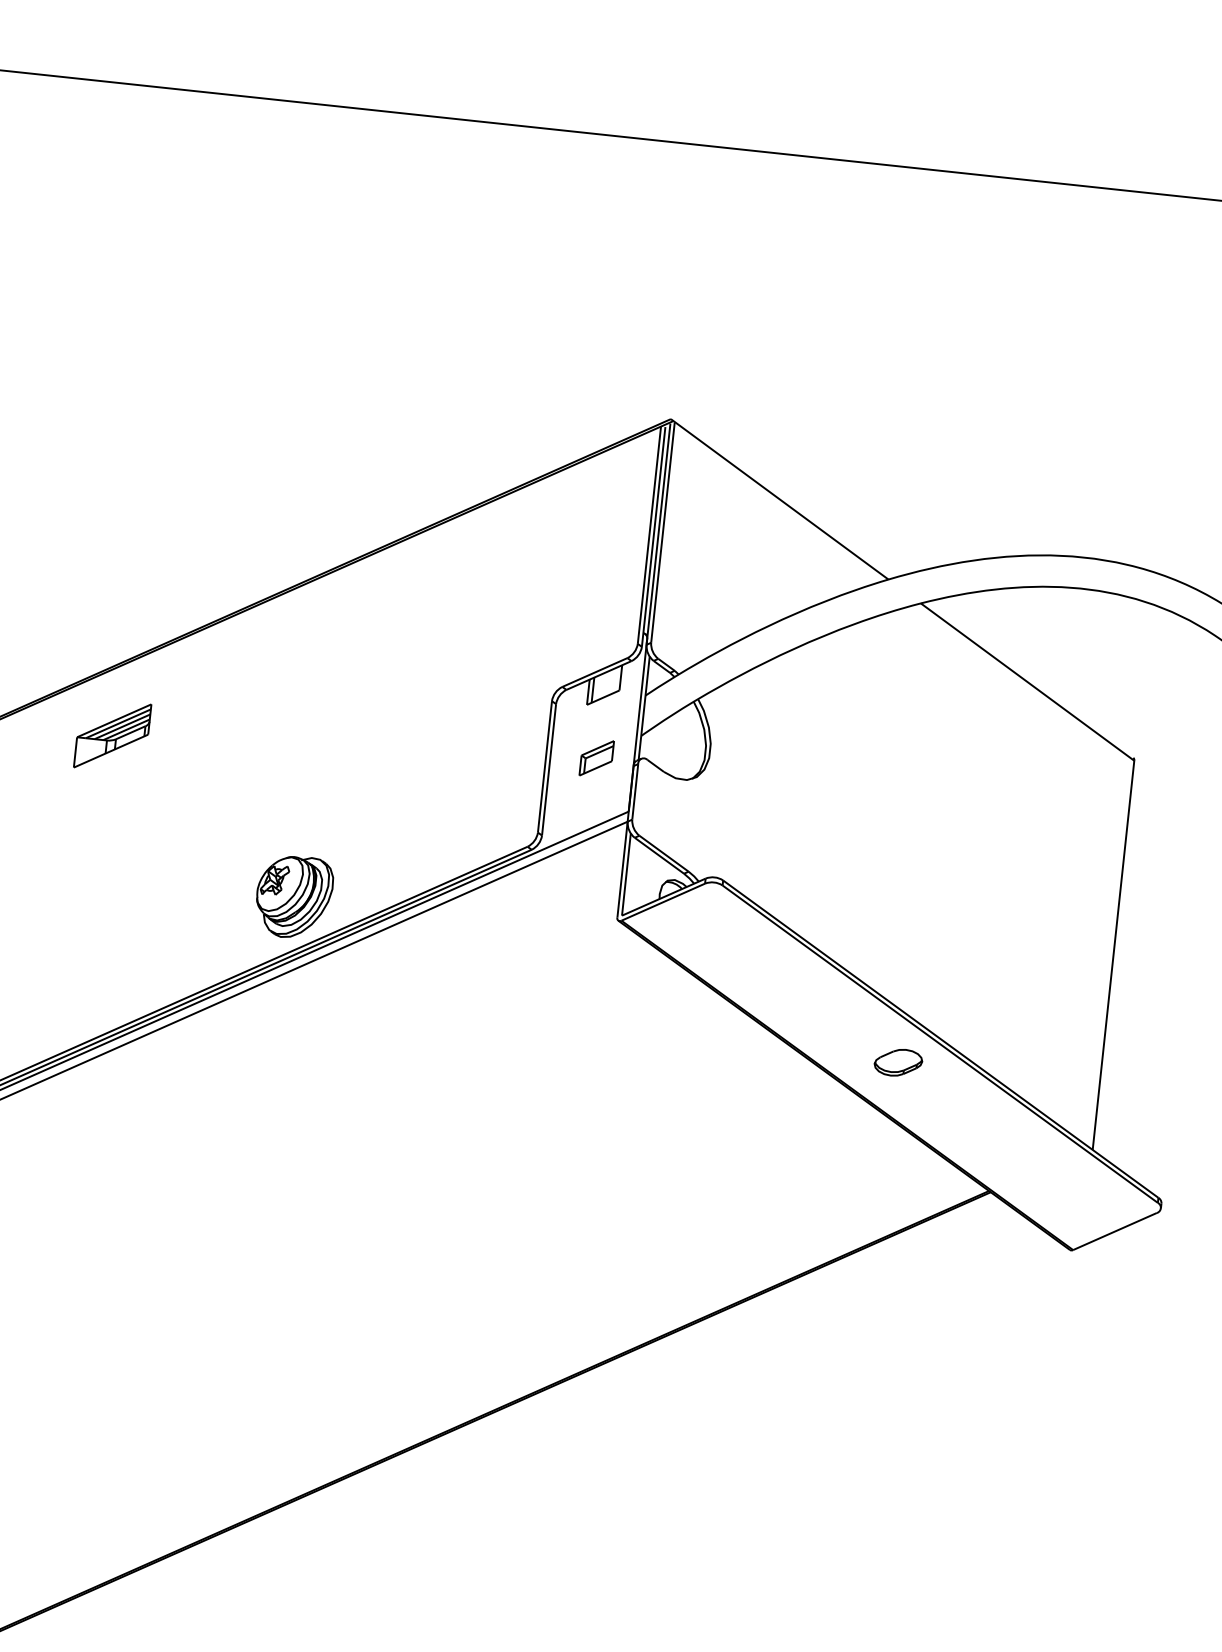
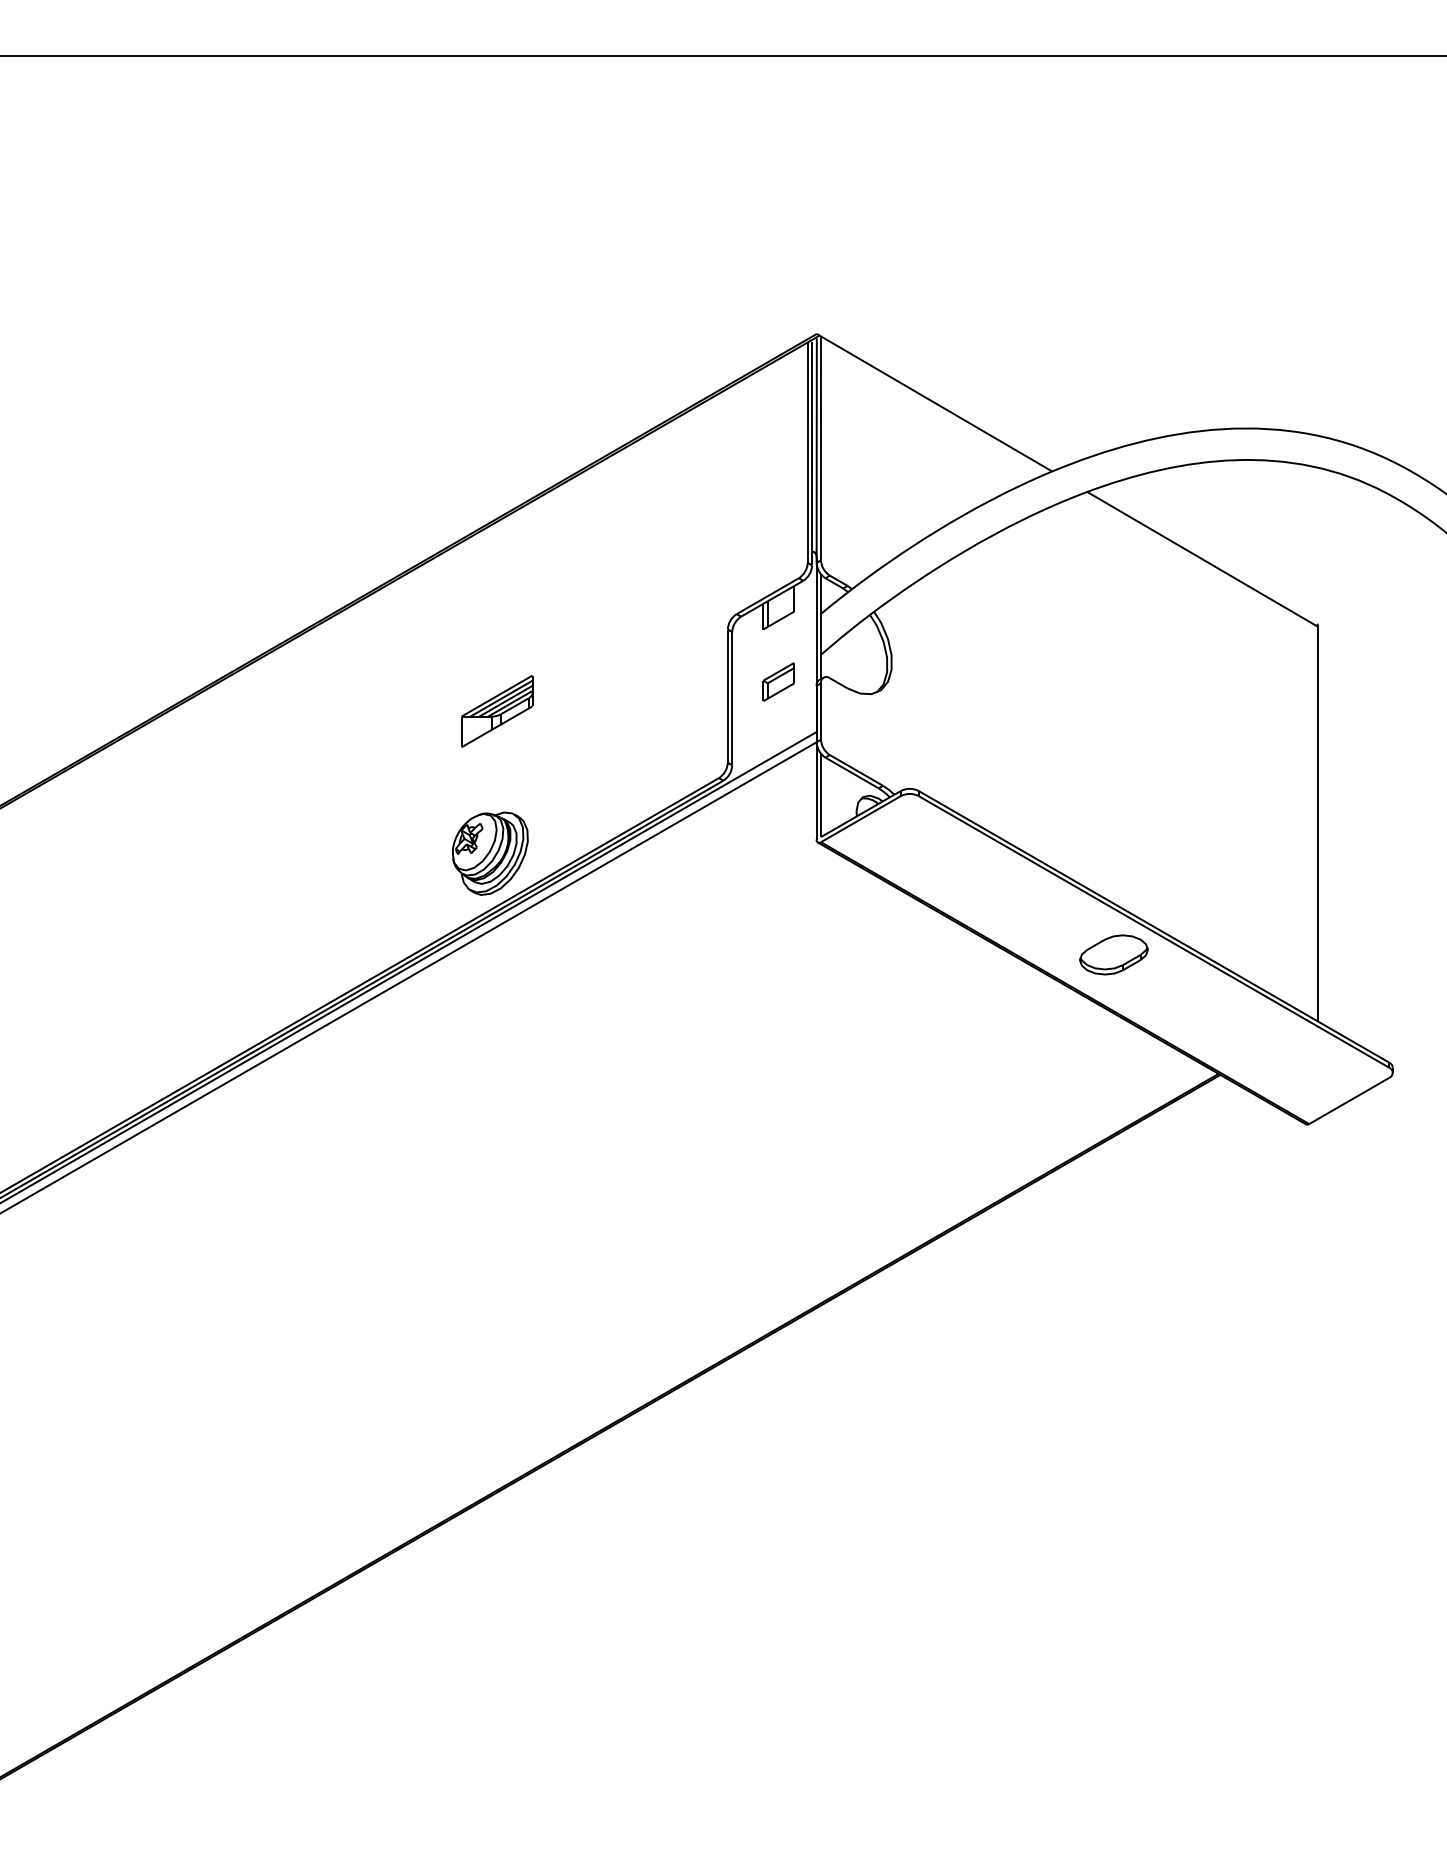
part: (113, 736) -> (497, 711), moved
part: (898, 1062) -> (1113, 954), size x1.43

